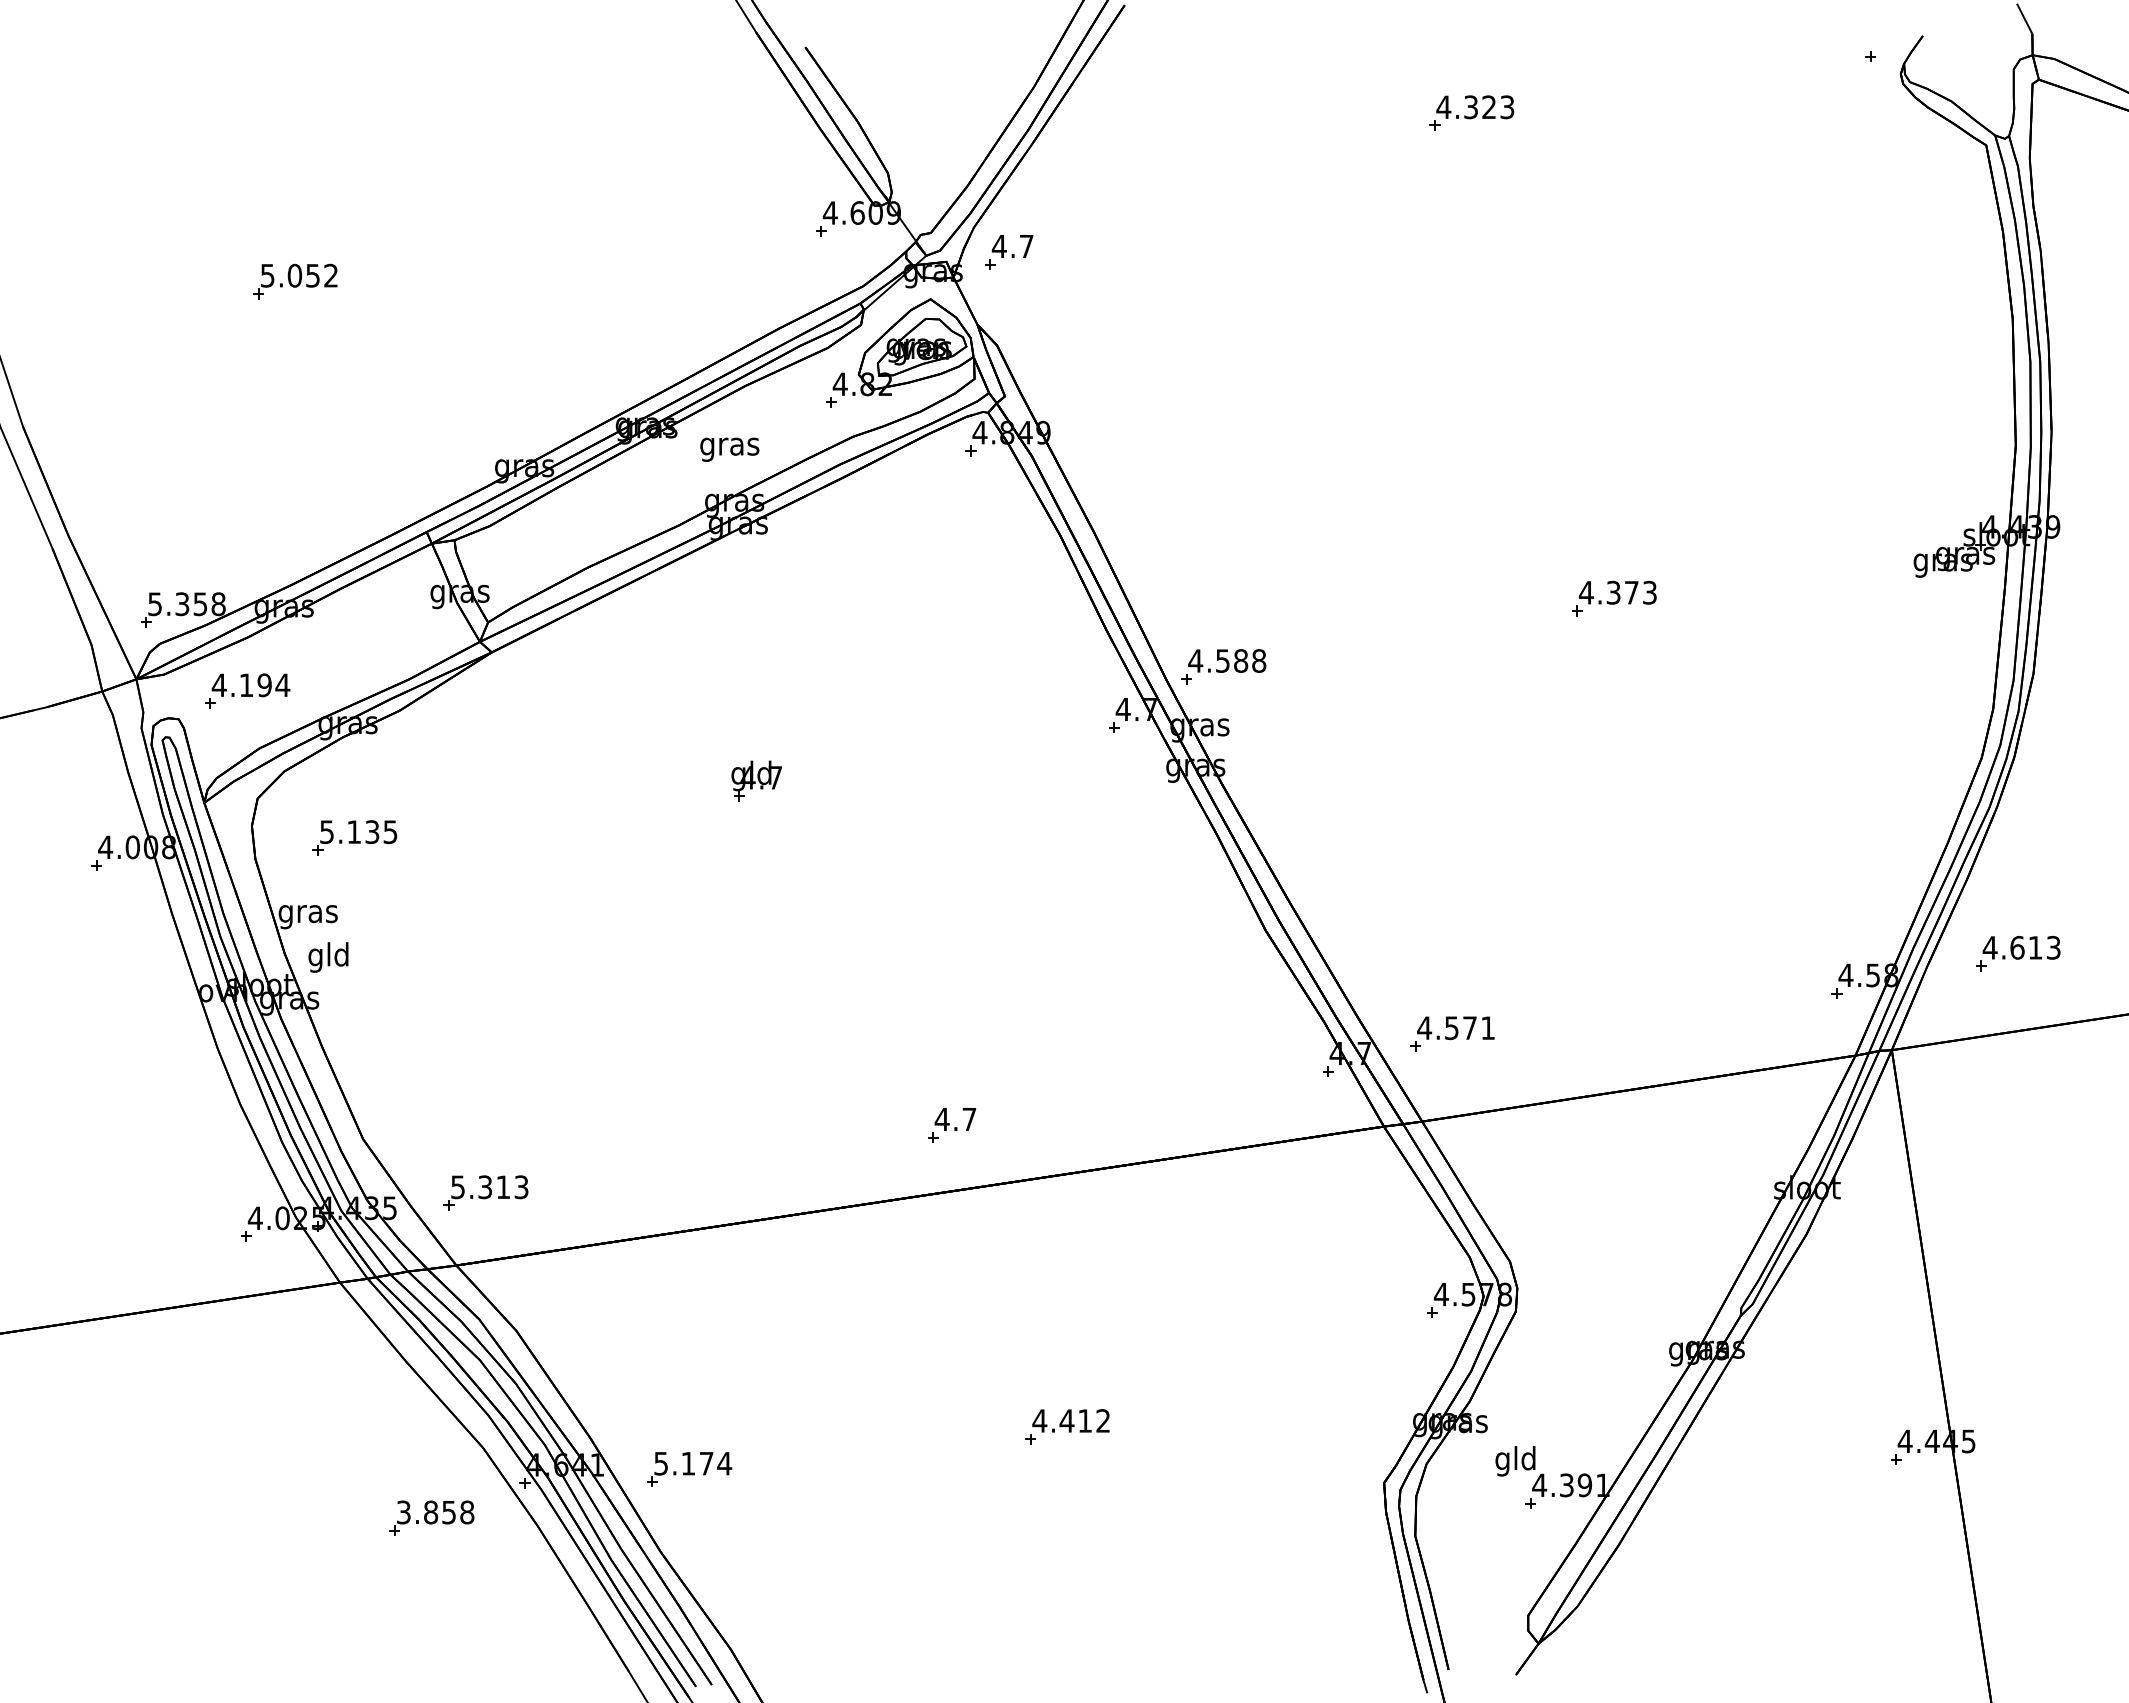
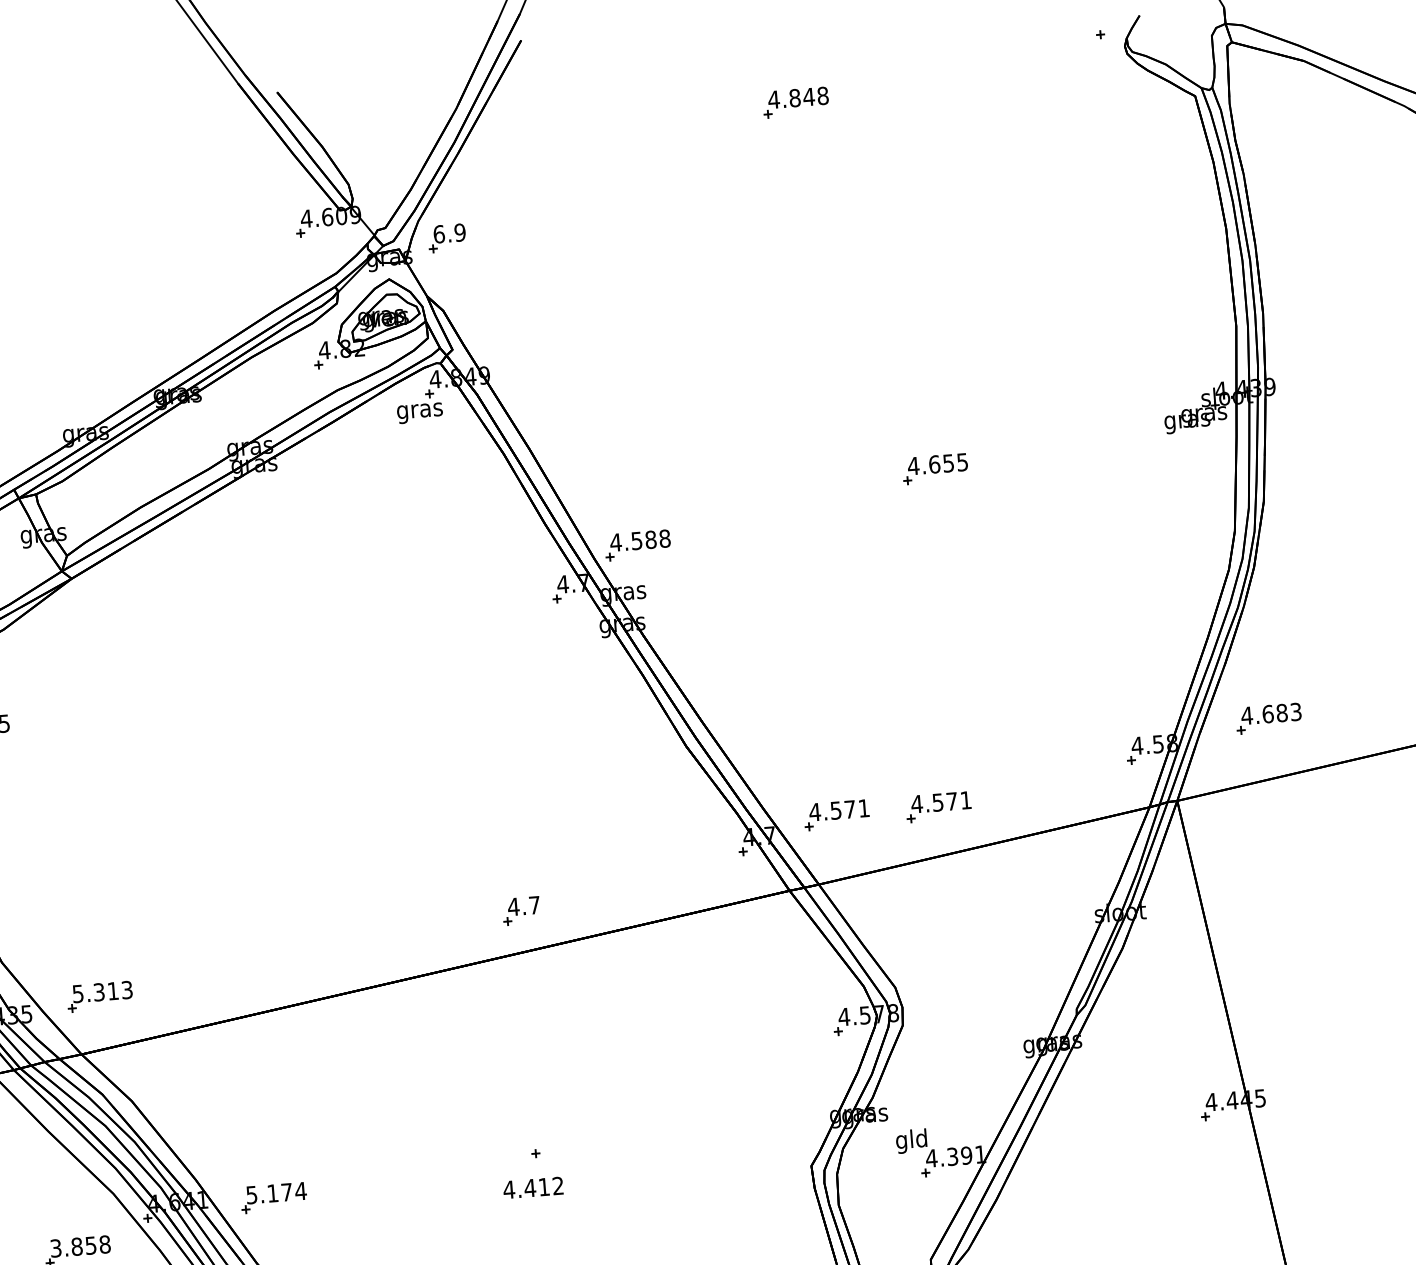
text: (1489, 107) -> (809, 97), 4.323 -> 4.848
text: (1012, 246) -> (449, 233), 4.7 -> 6.9
text: (729, 449) -> (419, 413), moved
text: (1631, 592) -> (948, 463), 4.373 -> 4.655
part: (756, 780) -> (283, 661), removed
text: (2035, 947) -> (1282, 712), 4.613 -> 4.683
part: (1584, 1033) -> (938, 806), added
part: (952, 1125) -> (521, 910), moved
text: (1070, 1420) -> (532, 1187), moved

